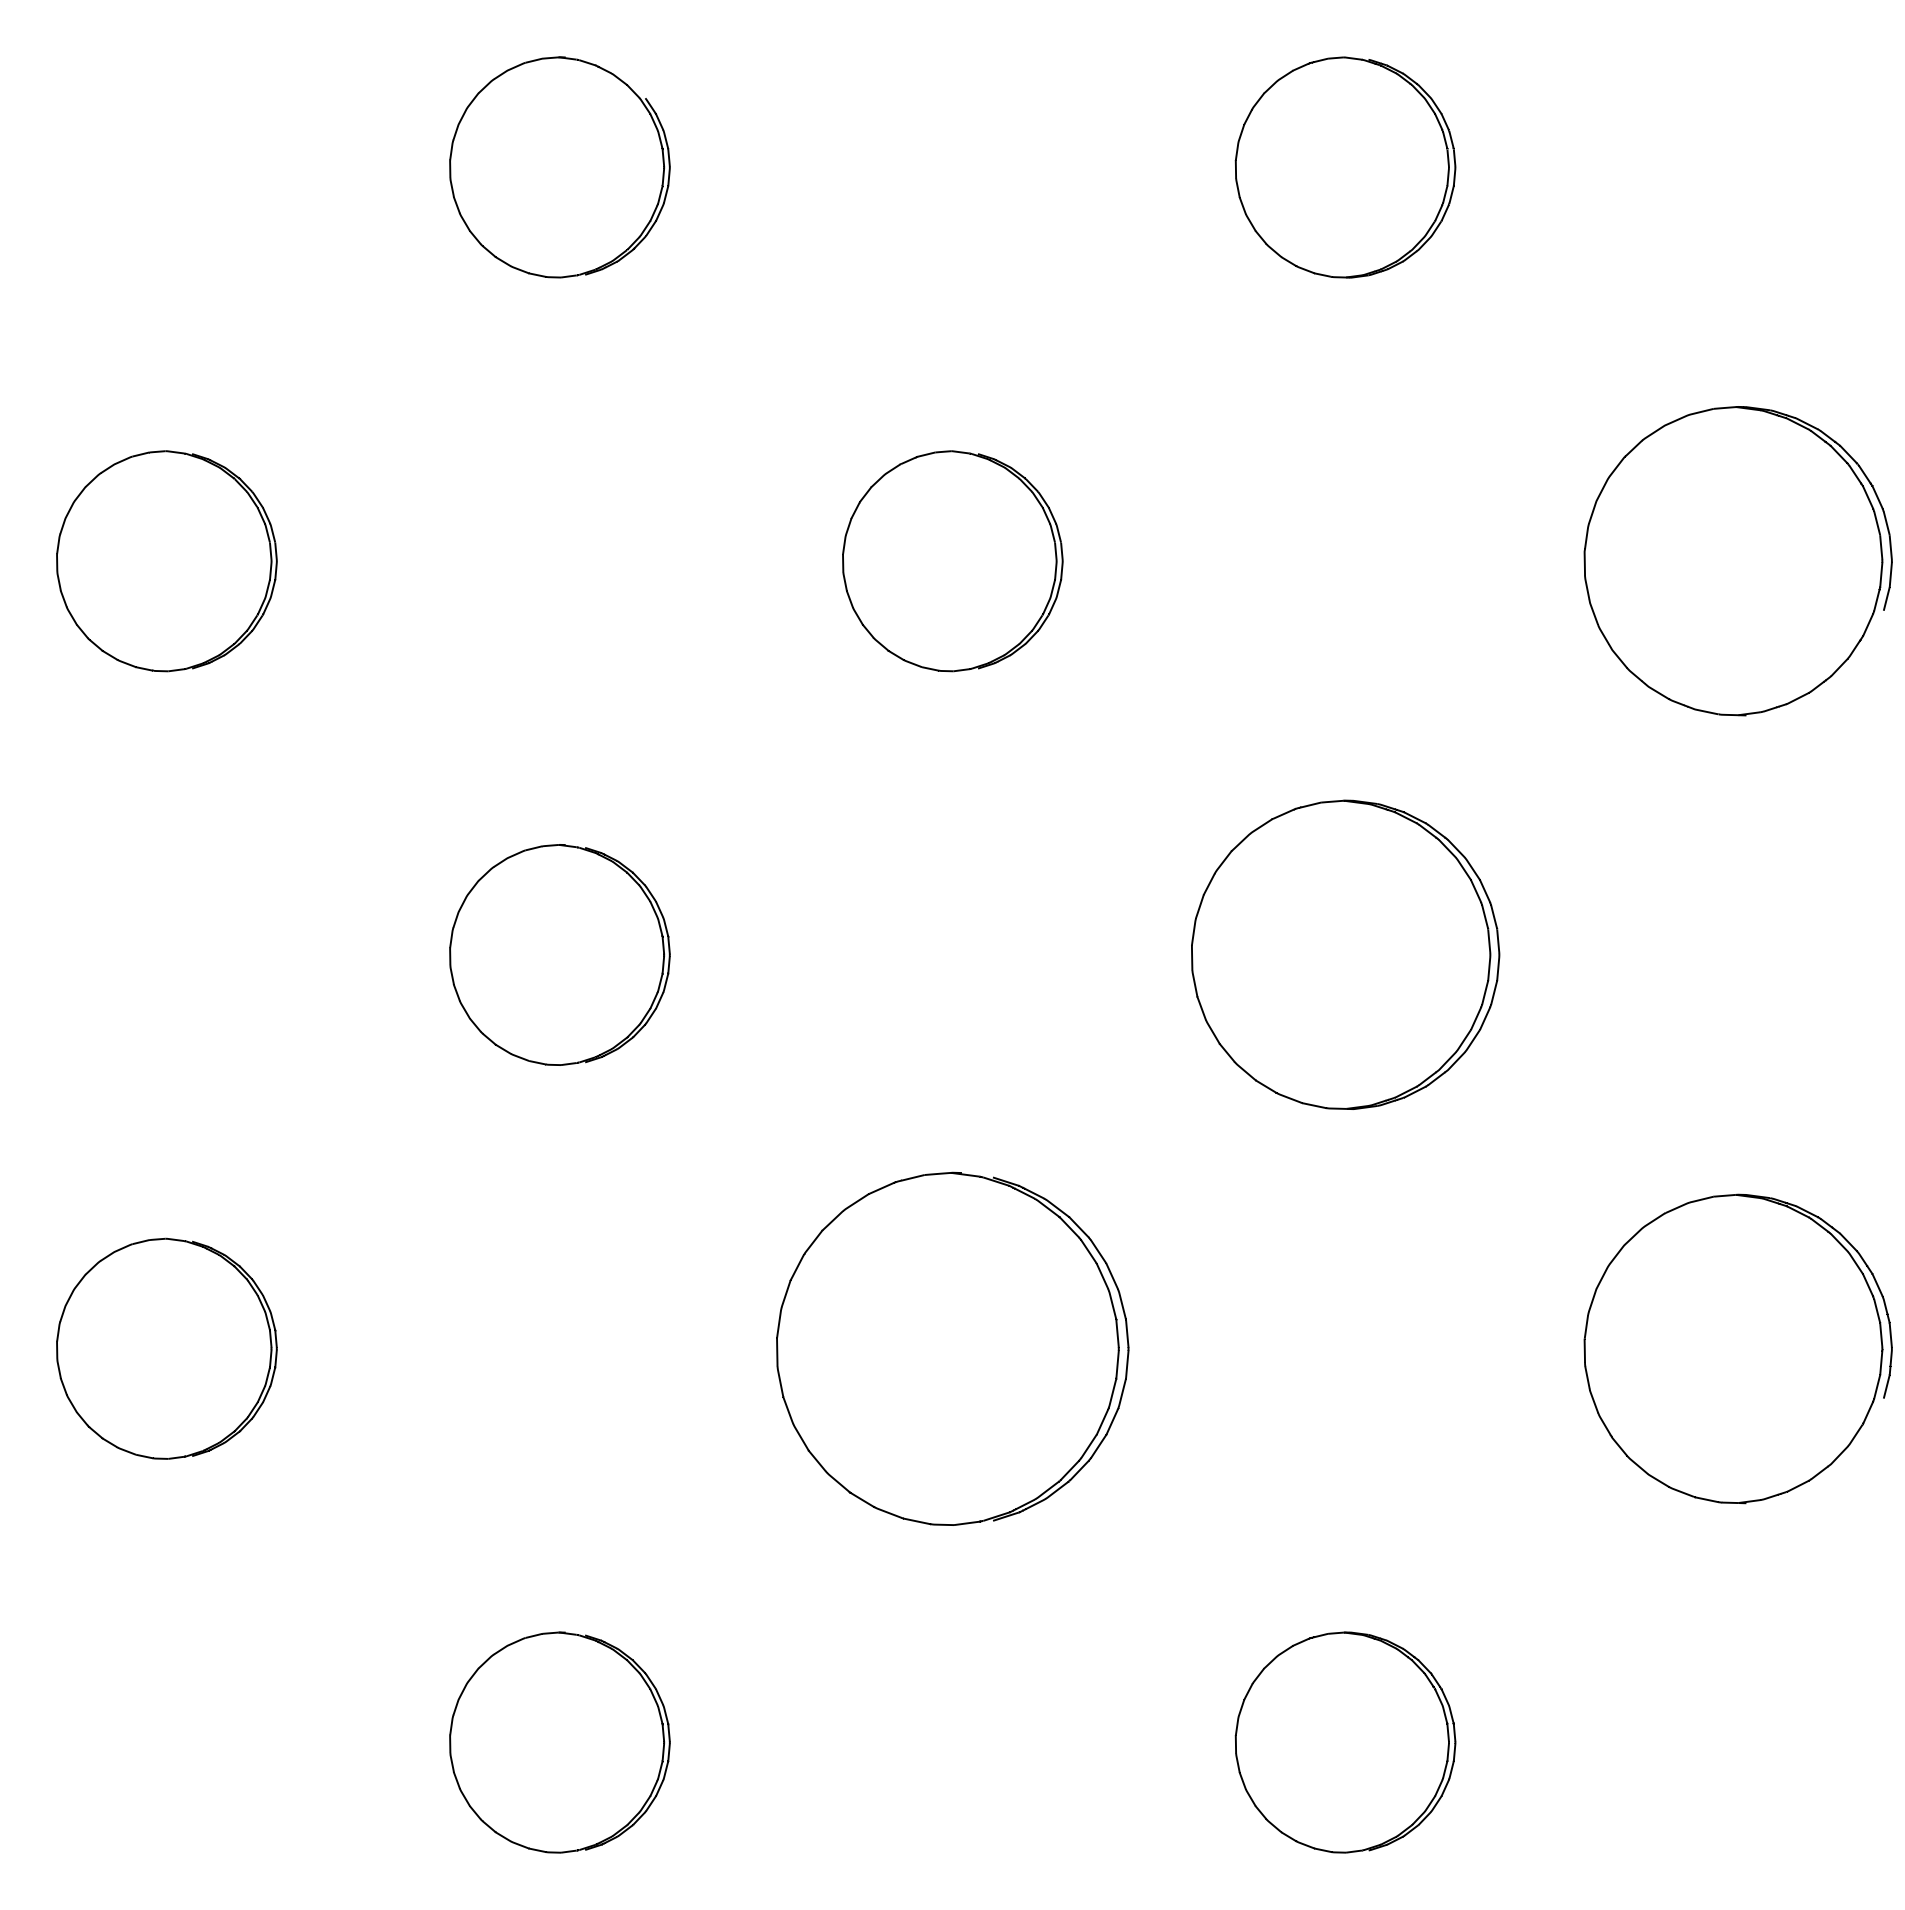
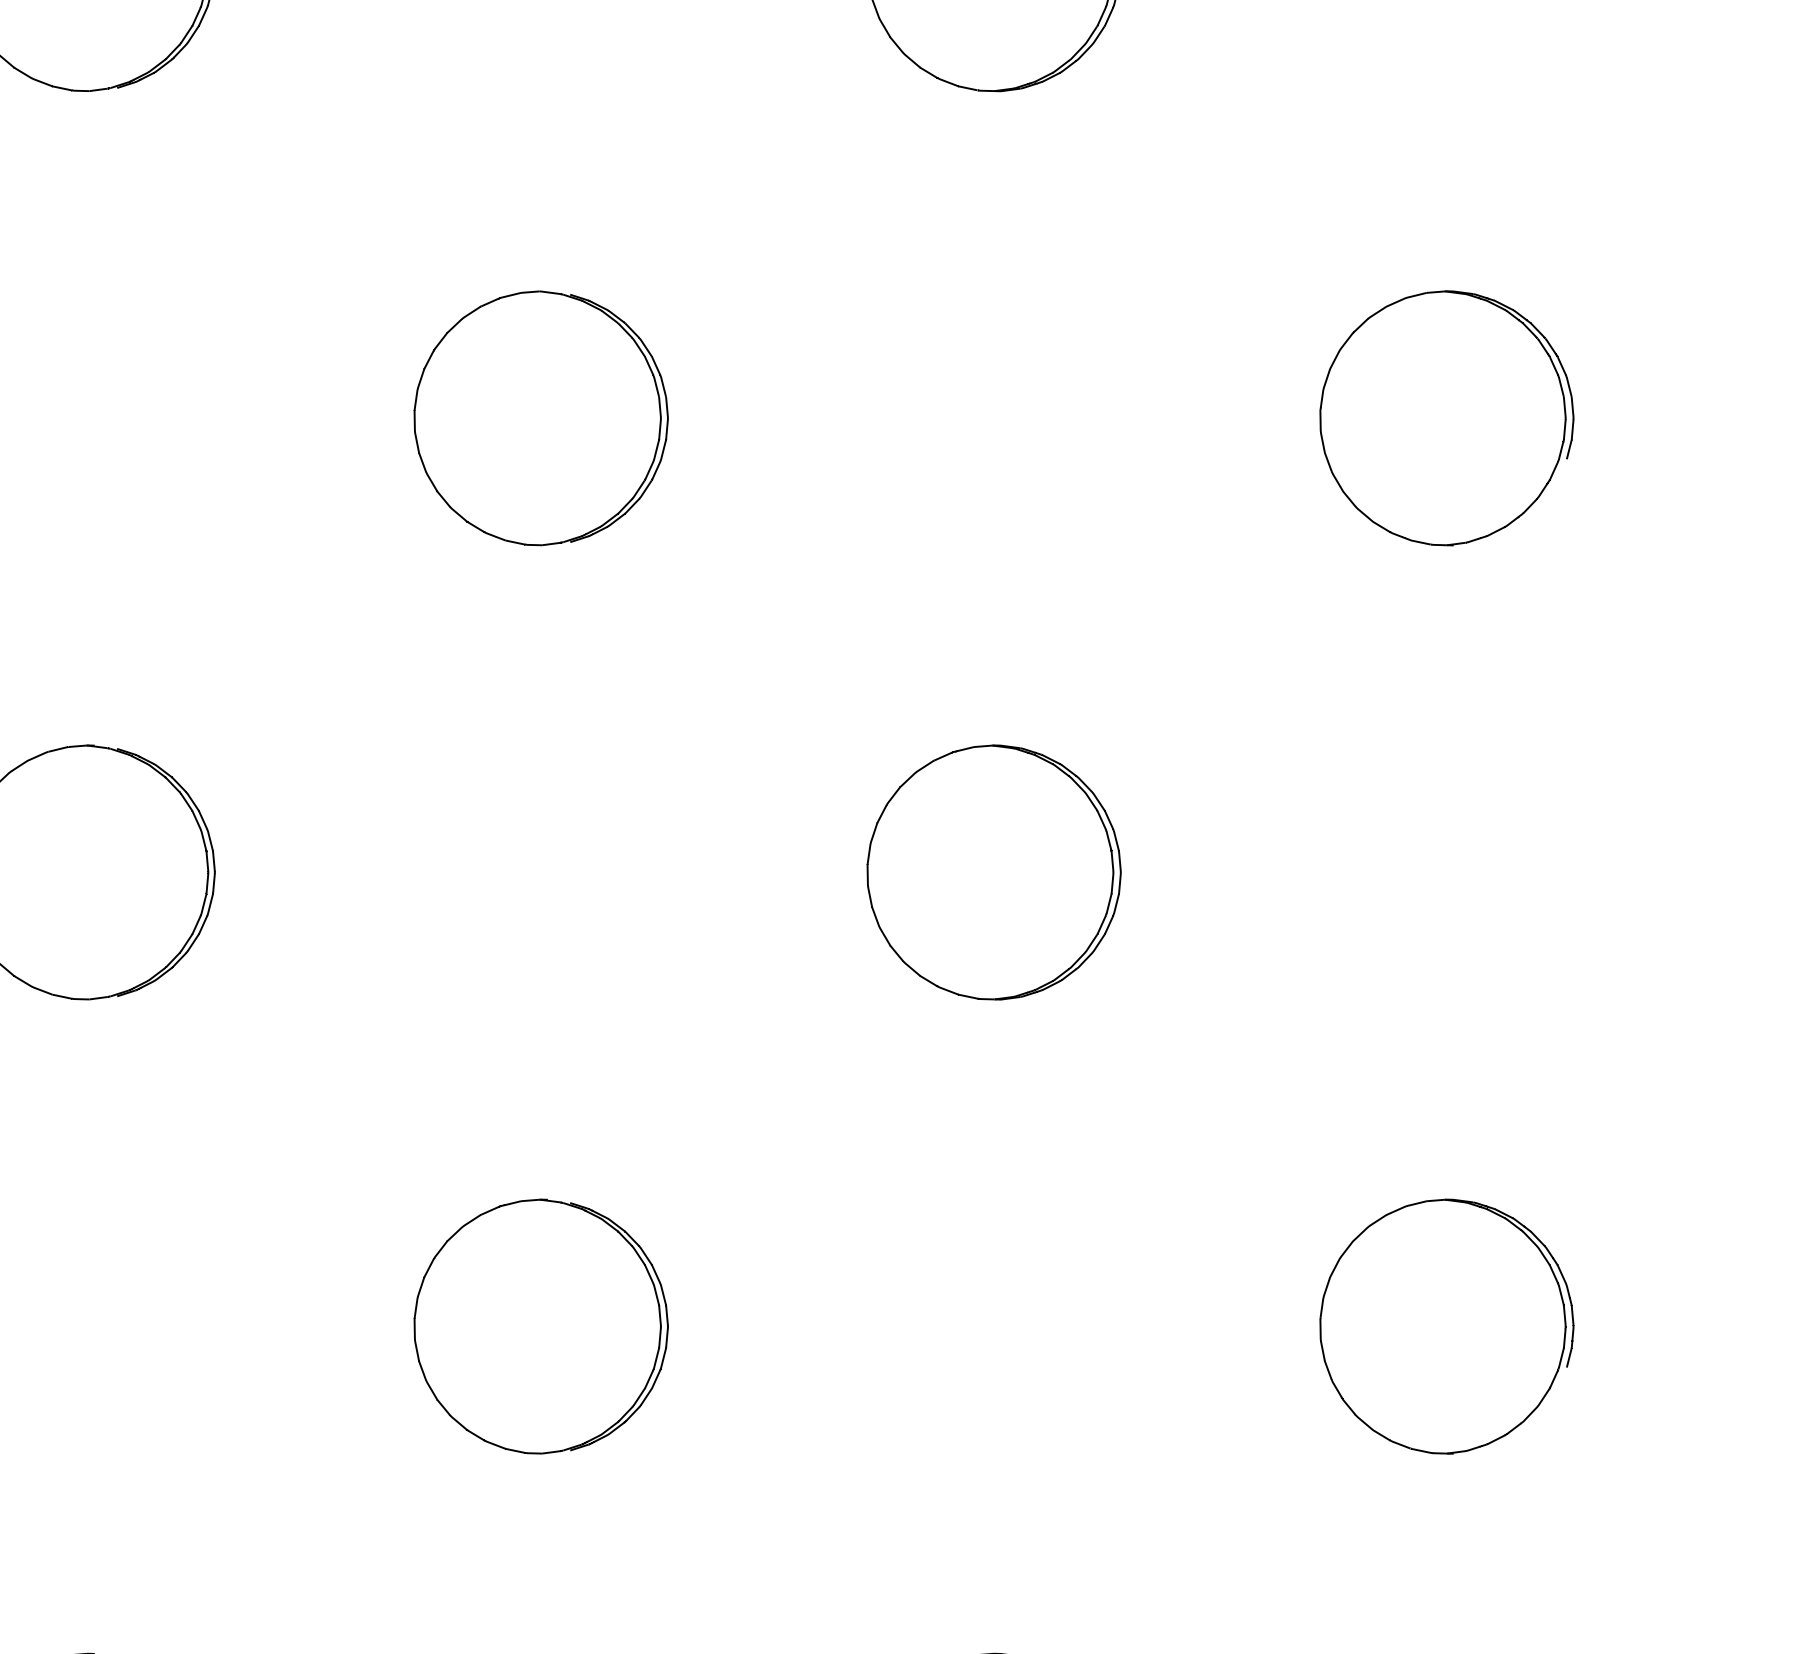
part: (1737, 561) -> (1446, 418), size x0.71
part: (1345, 955) -> (994, 873), size x0.71
part: (952, 1348) -> (540, 1326), size x0.62
part: (1737, 1348) -> (1446, 1326), size x0.71

